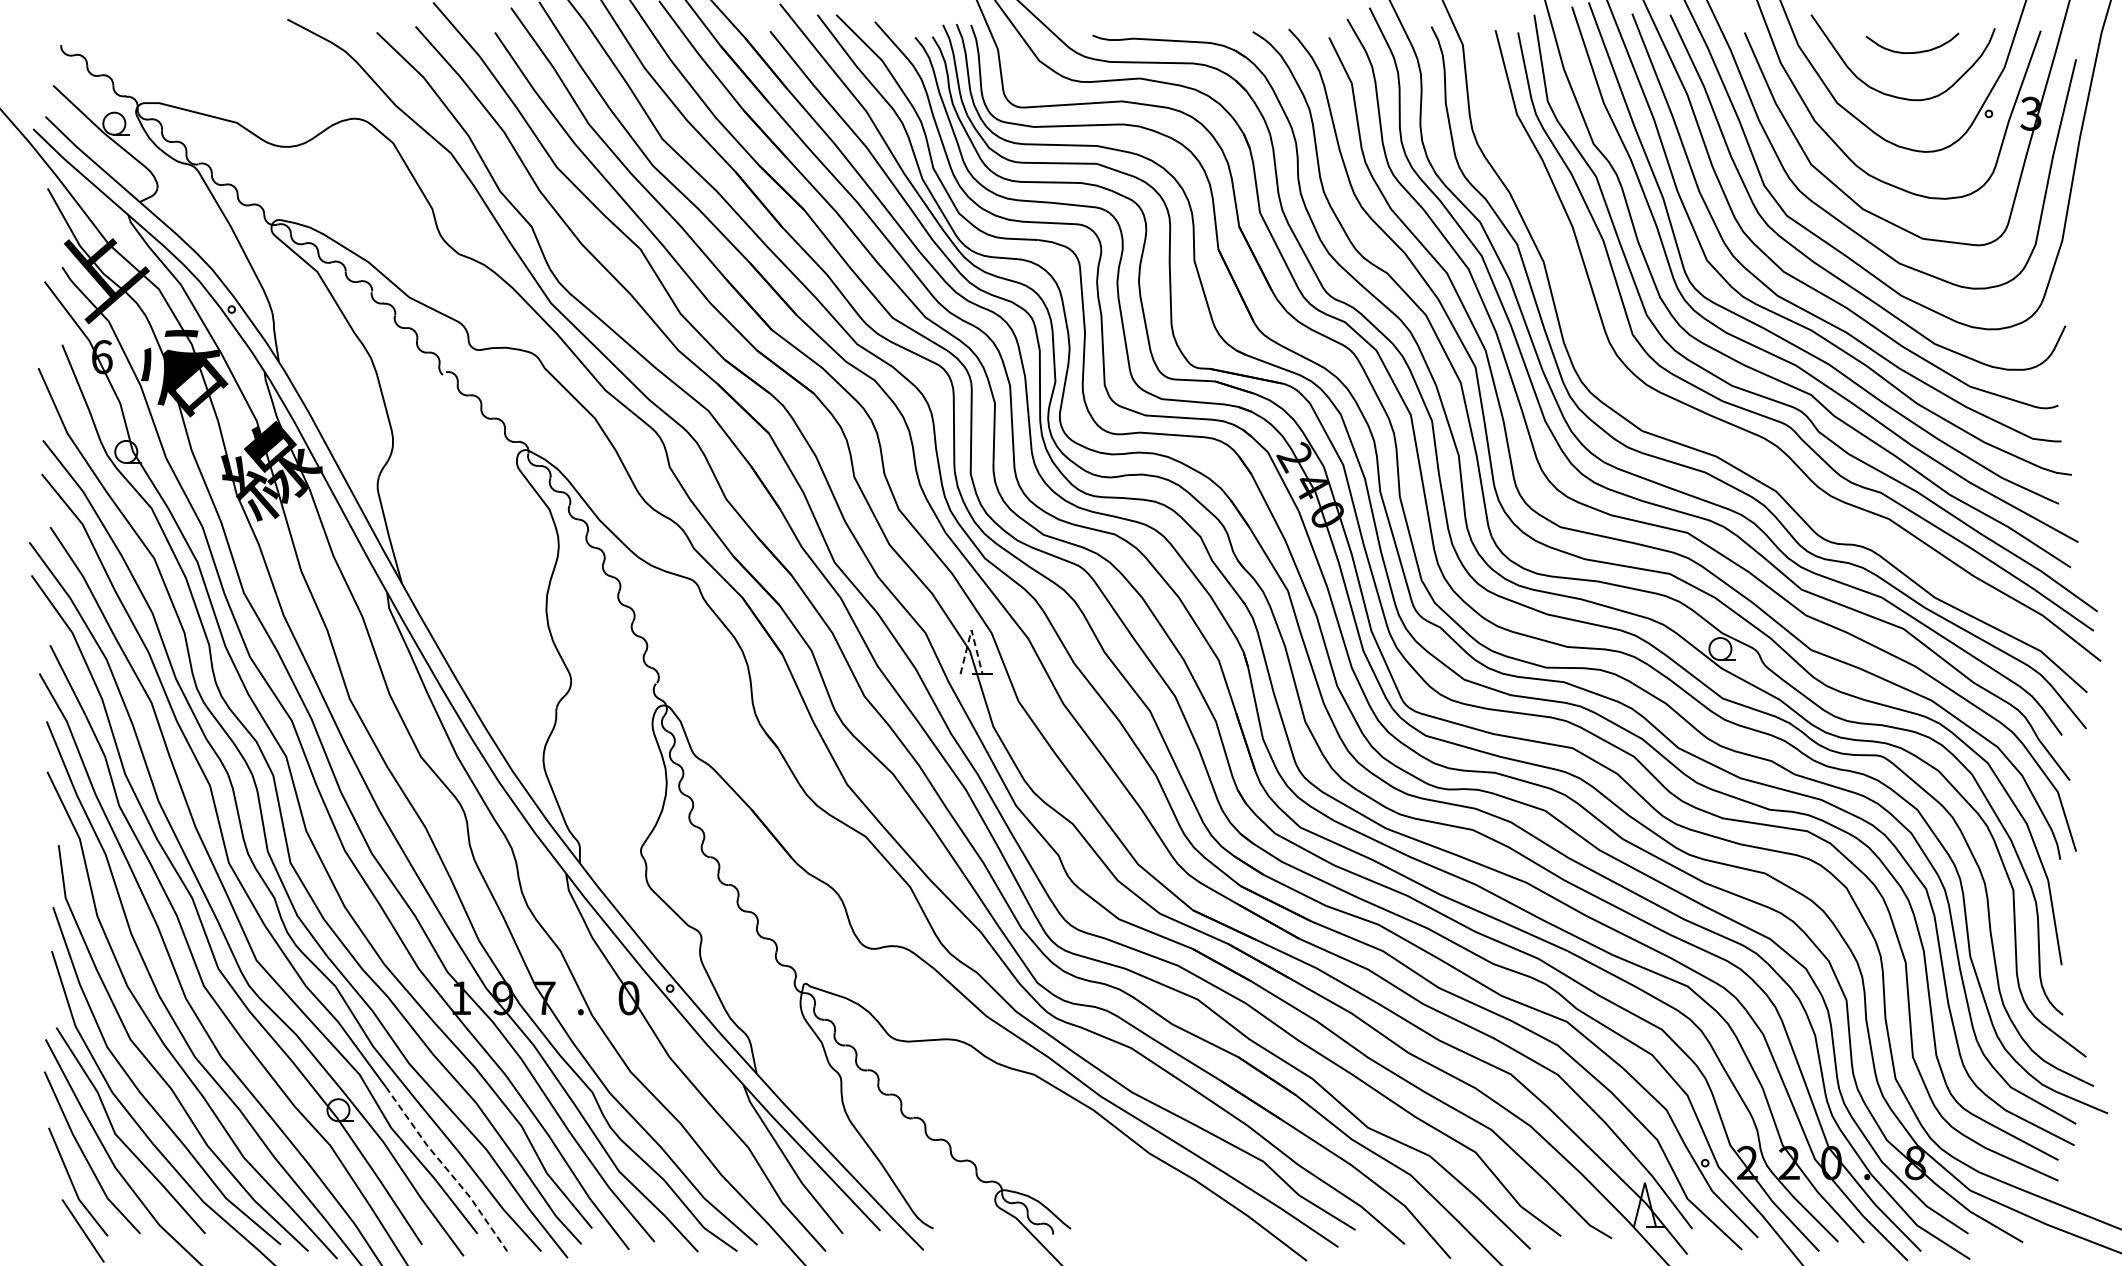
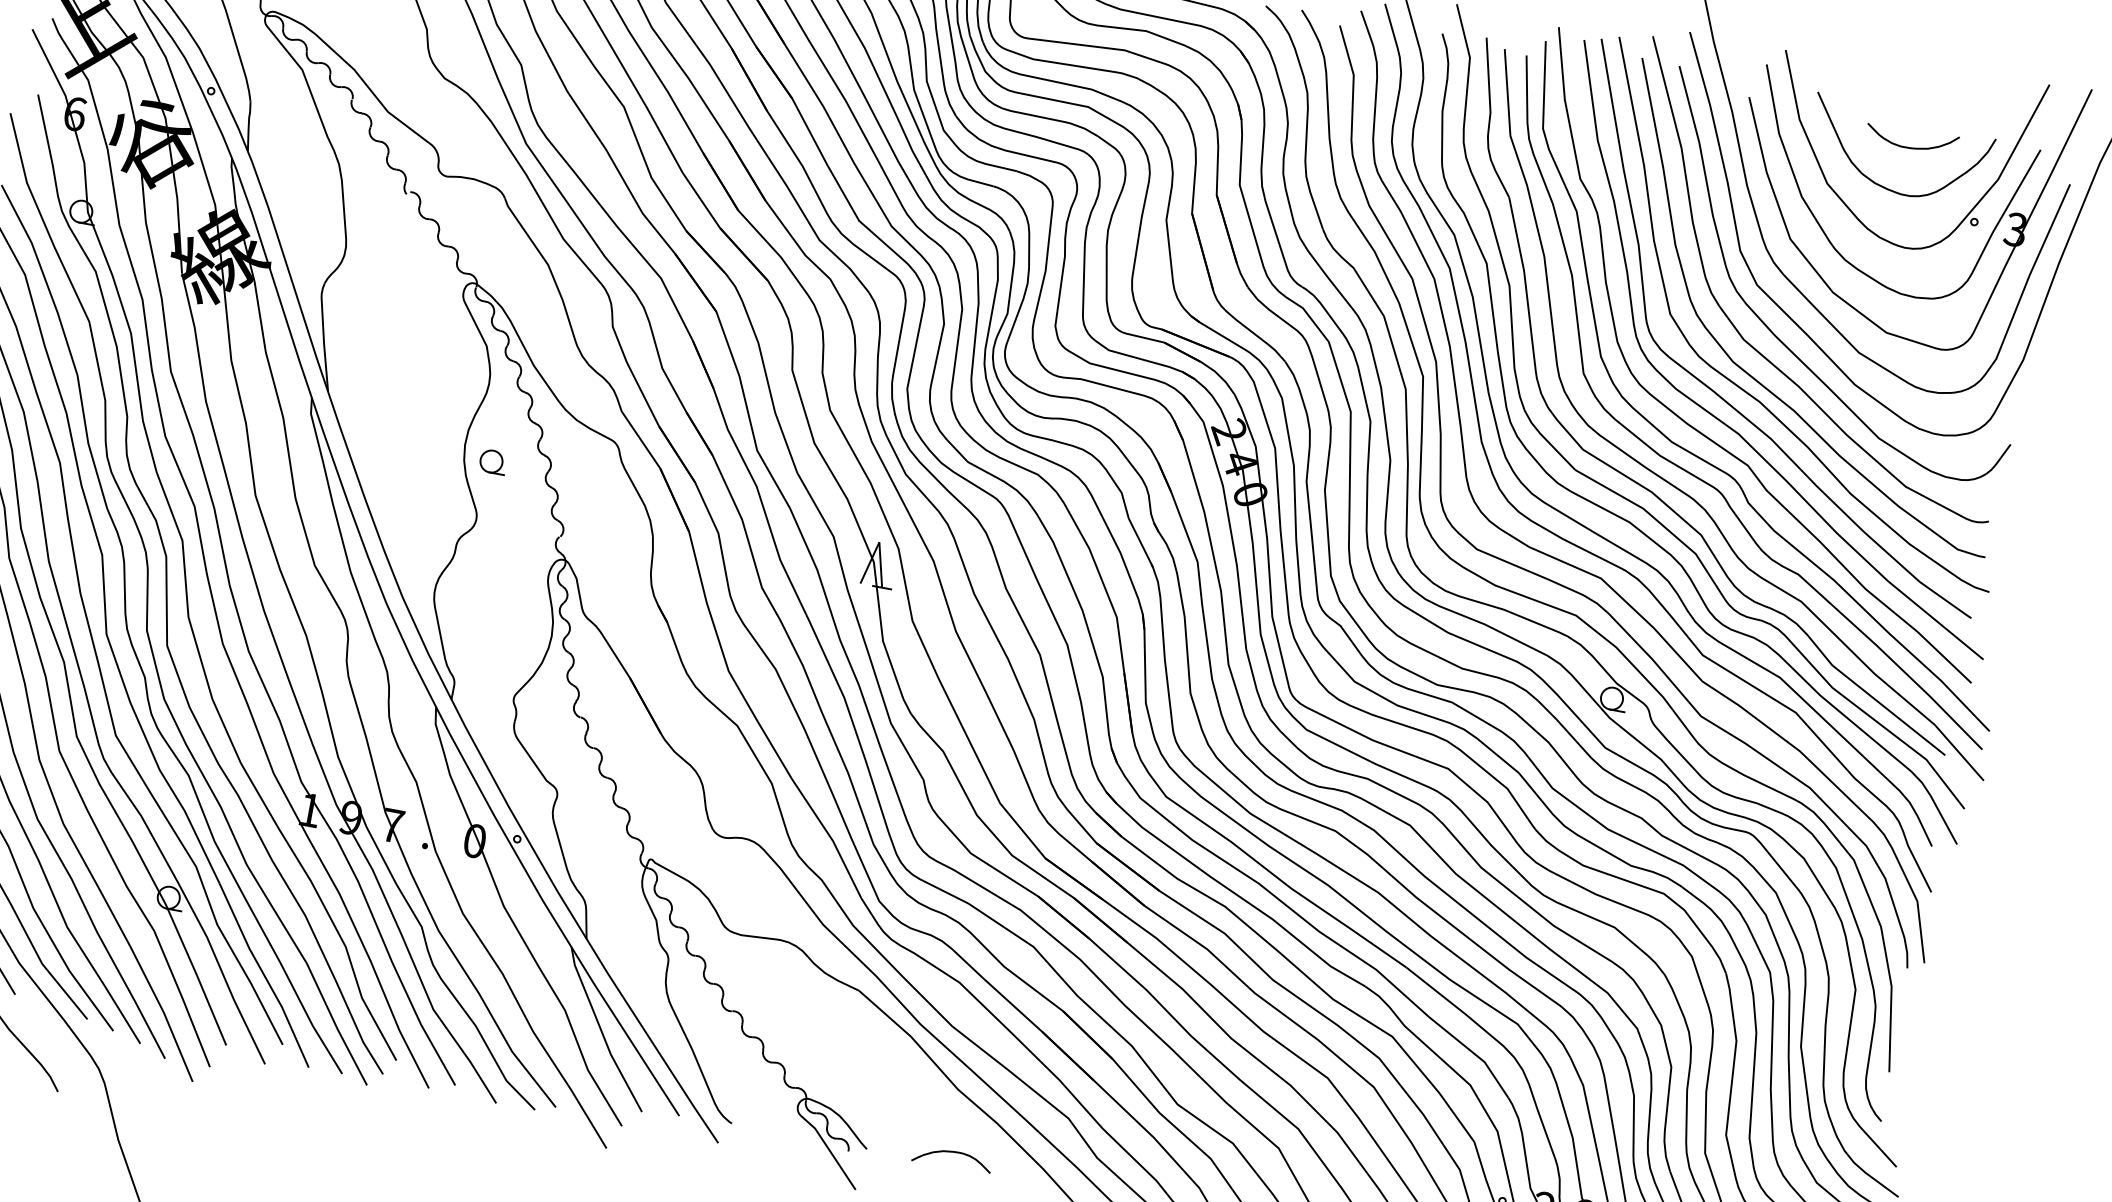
part: (1721, 437) -> (1651, 490), added
part: (576, 621) -> (492, 461), added
line: (971, 630) -> (879, 542), dashed -> solid
line: (447, 1169) -> (265, 976), dashed -> solid
curve: (1156, 1216) -> (953, 1152), added

